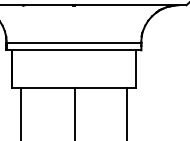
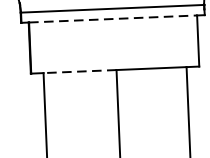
line: (74, 50) -> (113, 19), solid -> dashed
line: (48, 87) -> (80, 70), solid -> dashed

